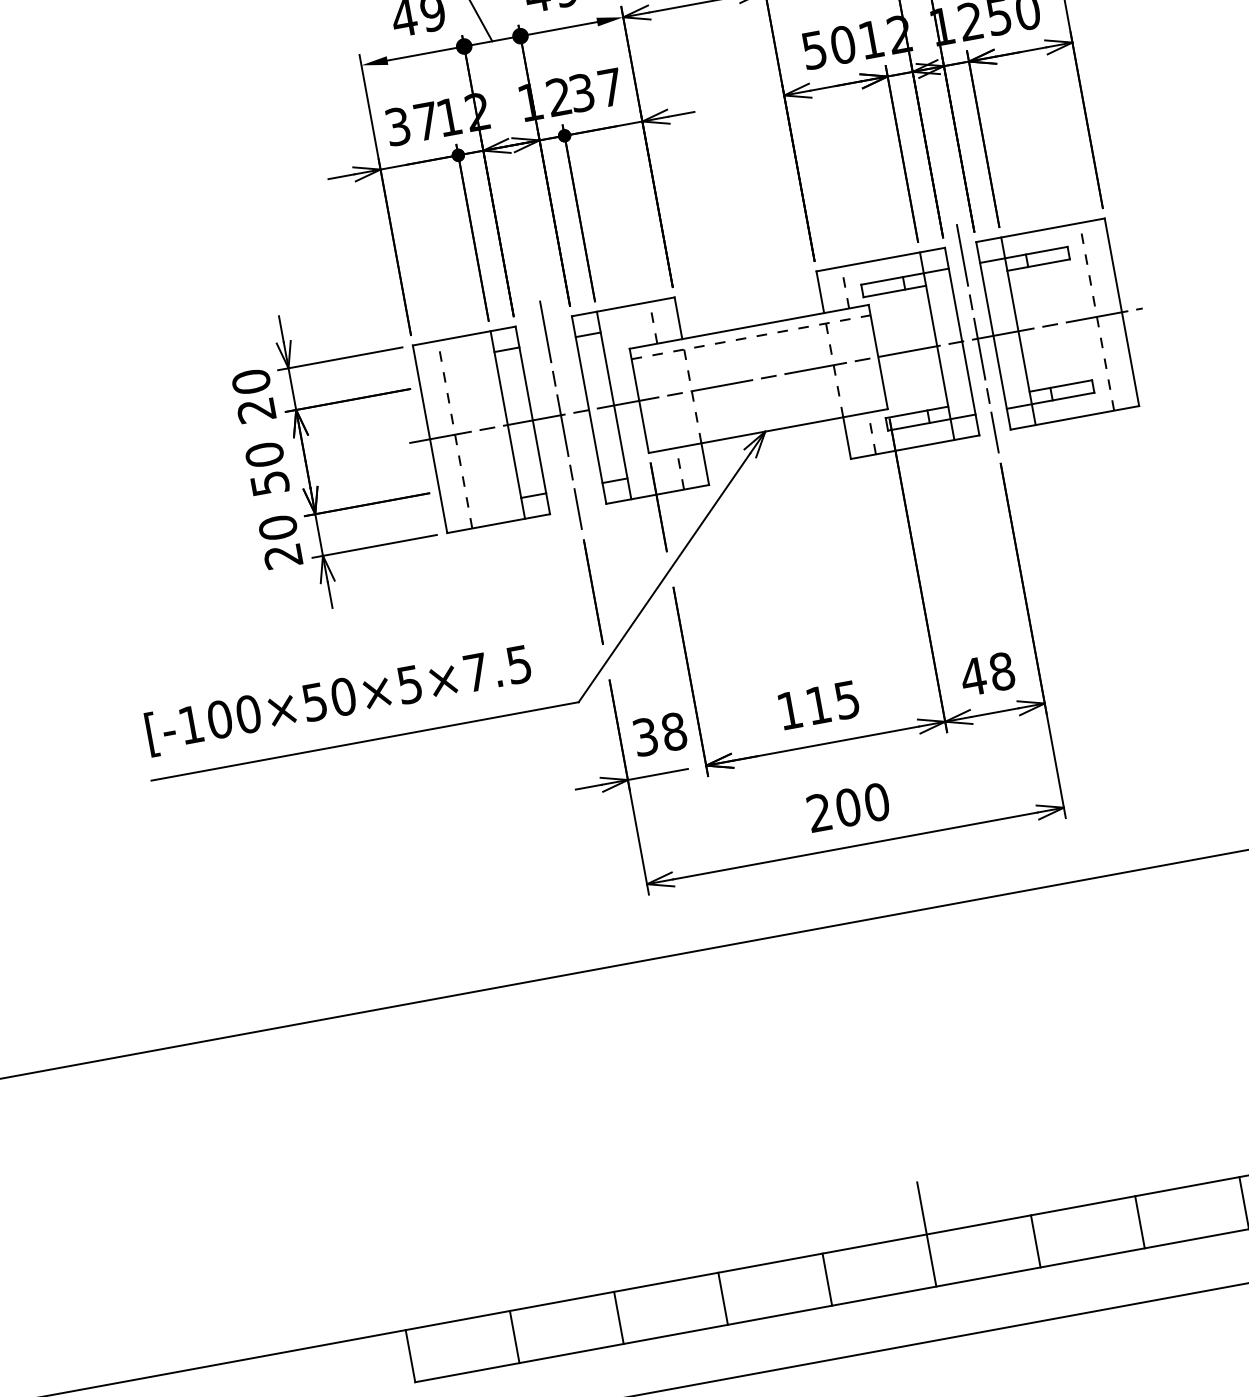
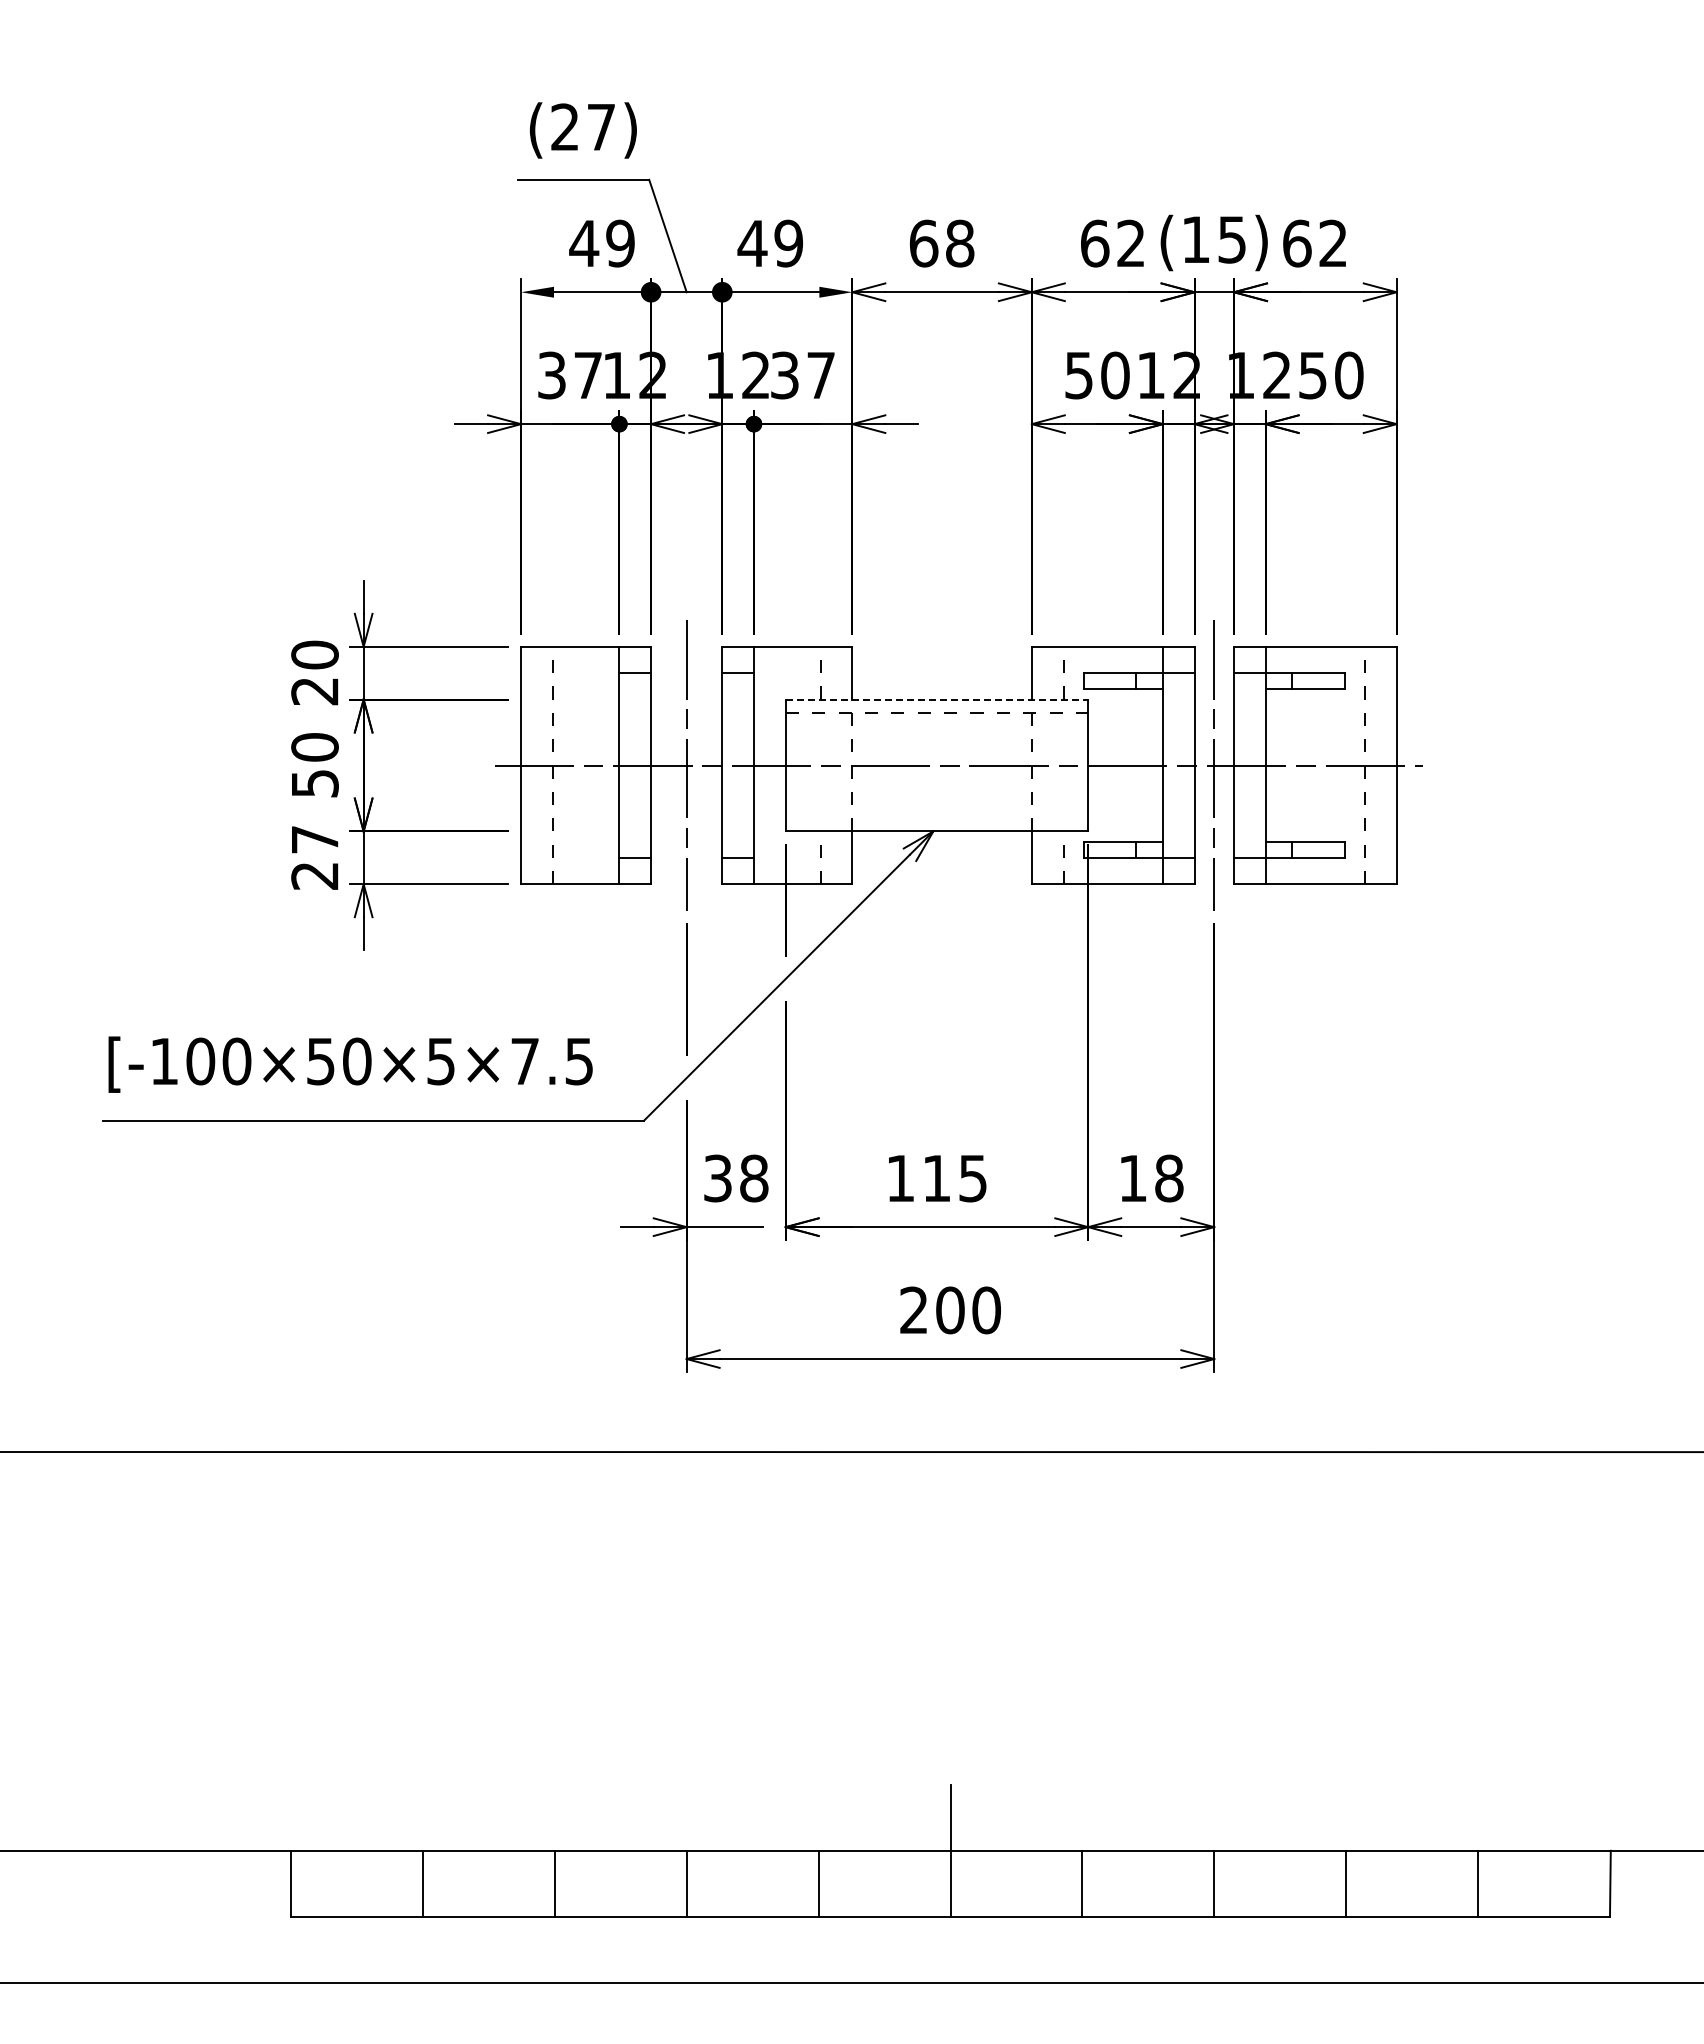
line: (749, 326) -> (937, 699), solid -> dashed
text: (277, 527) -> (314, 839), 20 -> 27
text: (973, 676) -> (1132, 1178), 48 -> 18

